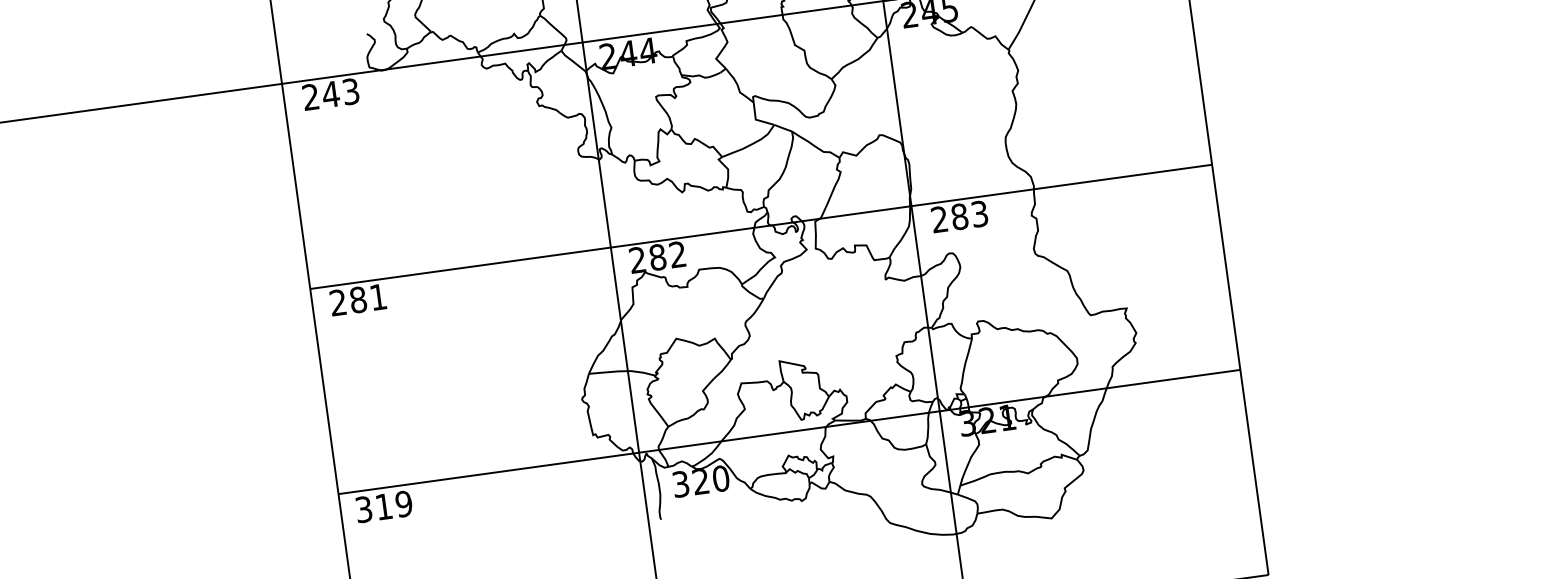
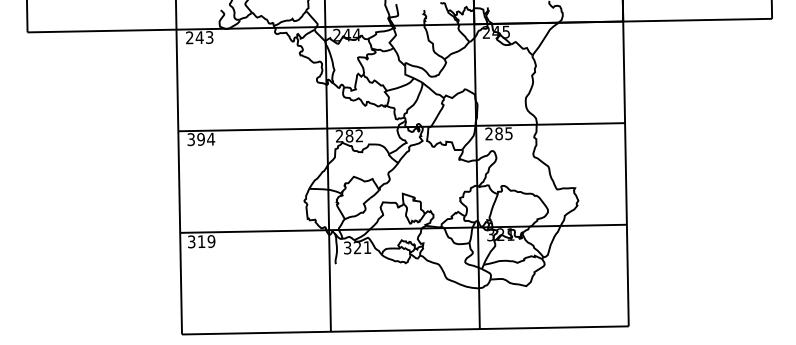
text: (978, 213) -> (508, 133), 283 -> 285
text: (359, 300) -> (201, 139), 281 -> 394
text: (721, 478) -> (367, 247), 320 -> 321

